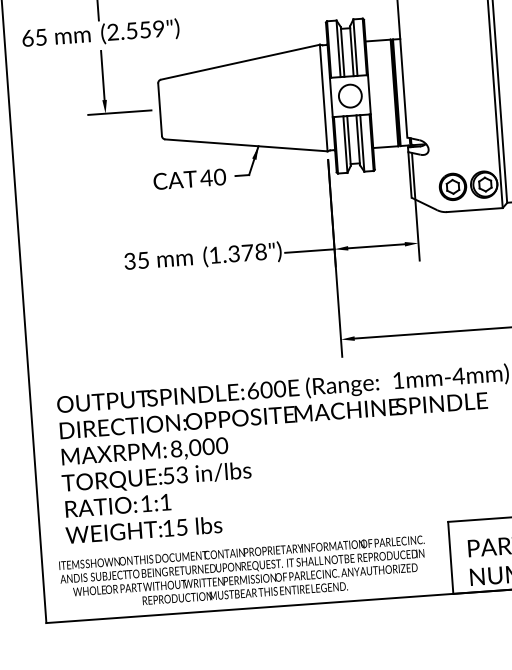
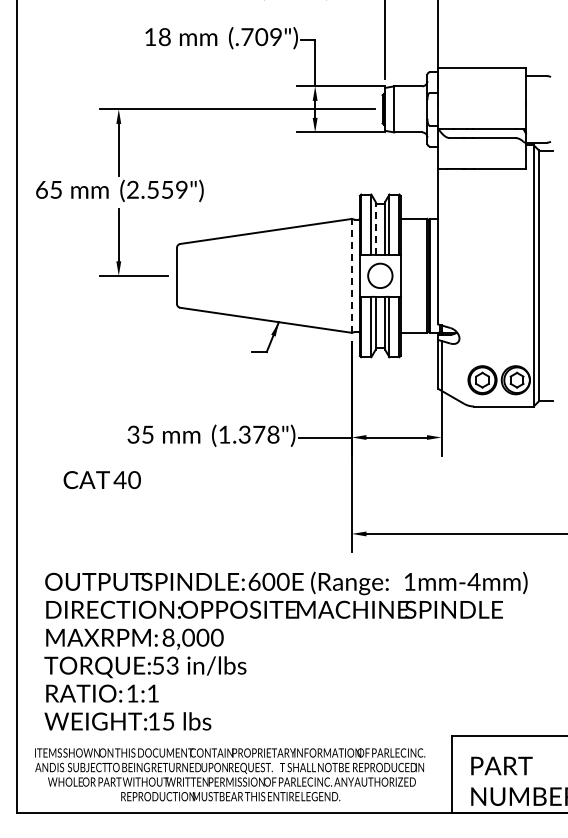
line: (342, 52) -> (375, 228), solid -> dashed
line: (323, 97) -> (351, 275), solid -> dashed
text: (189, 178) -> (101, 479), moved

